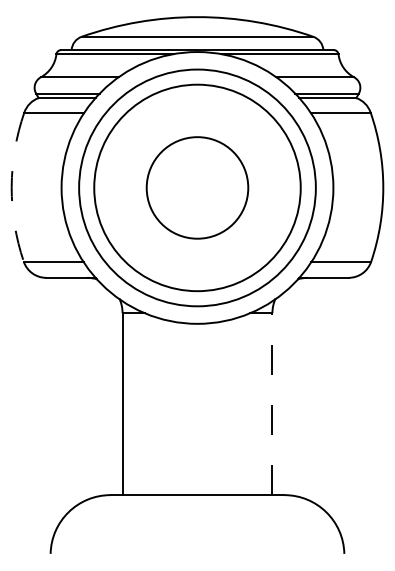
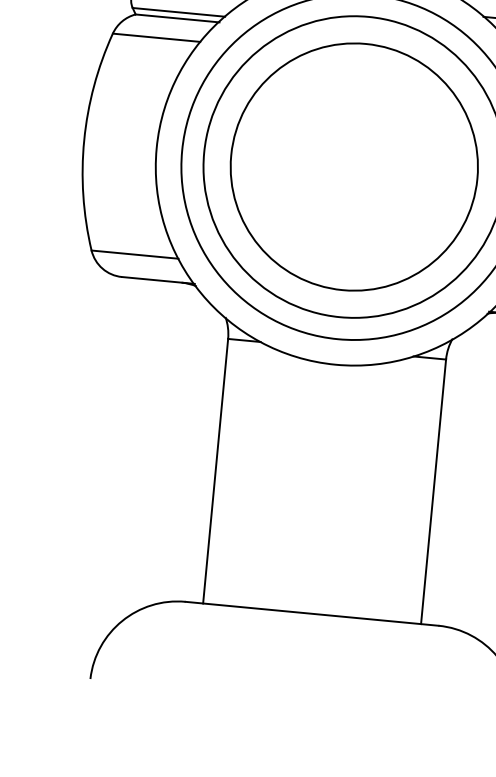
arc: (11, 187) -> (83, 140), dashed -> solid
circle: (197, 187) -> (354, 166), size x1.67
line: (272, 404) -> (433, 492), dashed -> solid

